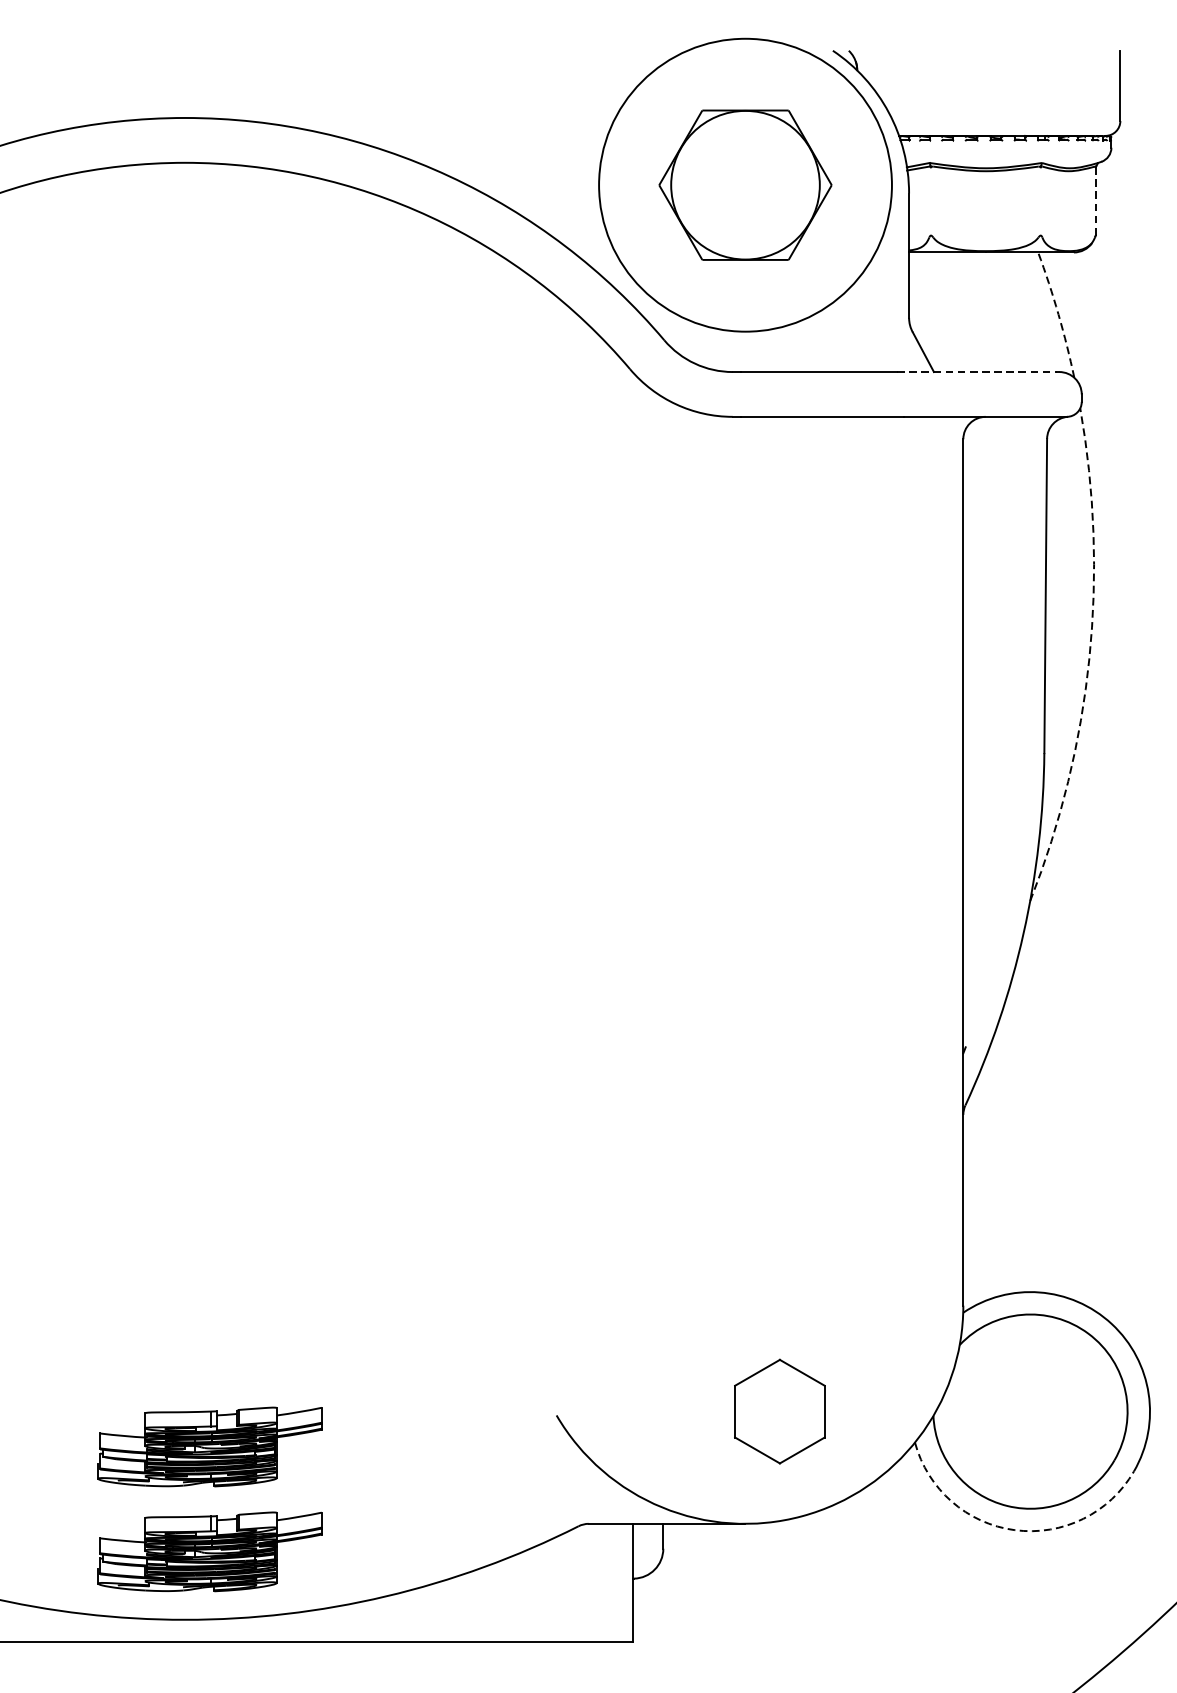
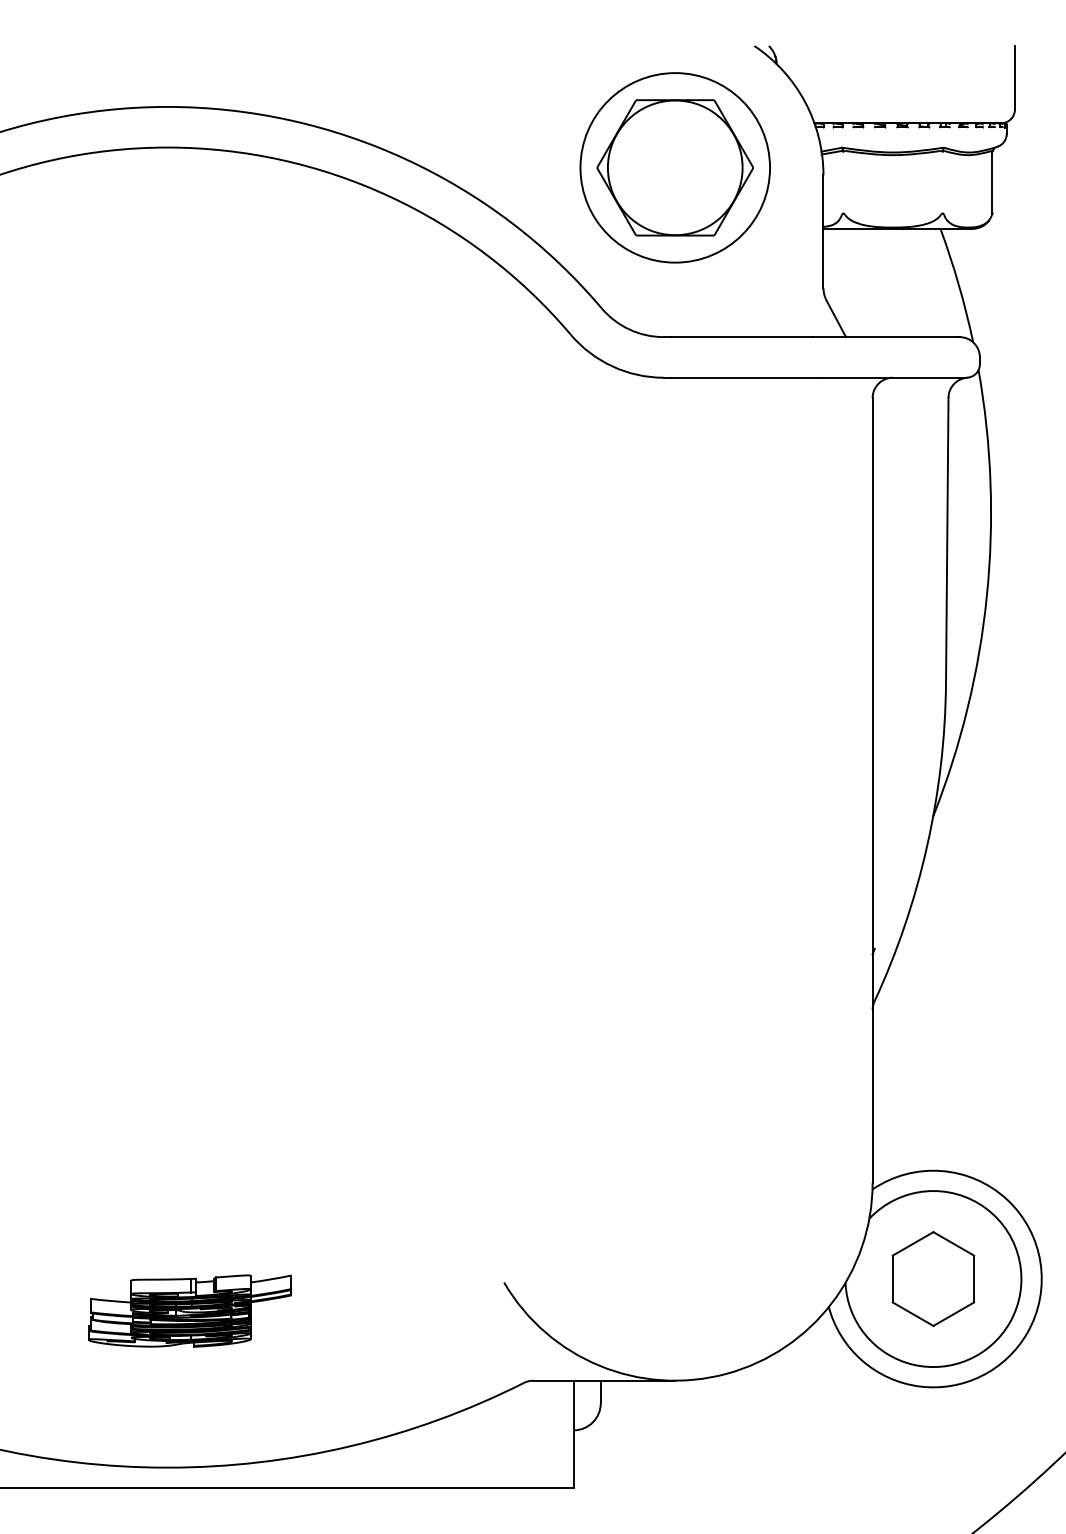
circle: (745, 184) -> (675, 167), size x0.71
line: (1095, 201) -> (992, 182), dashed -> solid
arc: (1058, 313) -> (958, 284), dashed -> solid
line: (977, 372) -> (885, 337), dashed -> solid
arc: (1089, 658) -> (986, 596), dashed -> solid
part: (779, 1412) -> (933, 1279), moved
arc: (1015, 1530) -> (919, 1386), dashed -> solid
part: (209, 1551) -> (189, 1405), removed

